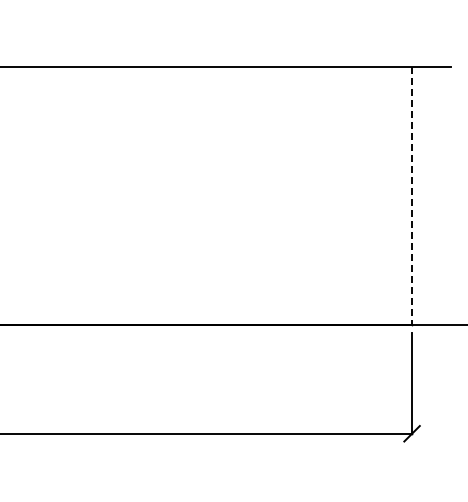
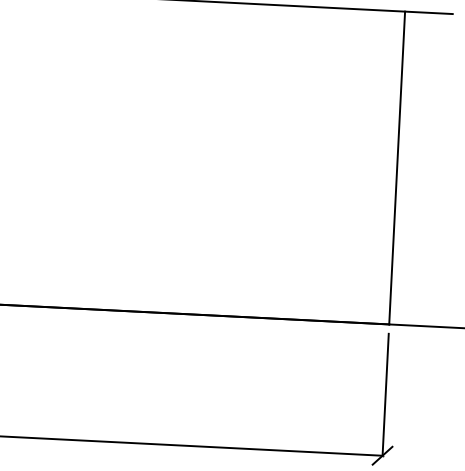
line: (412, 196) -> (397, 168), dashed -> solid

